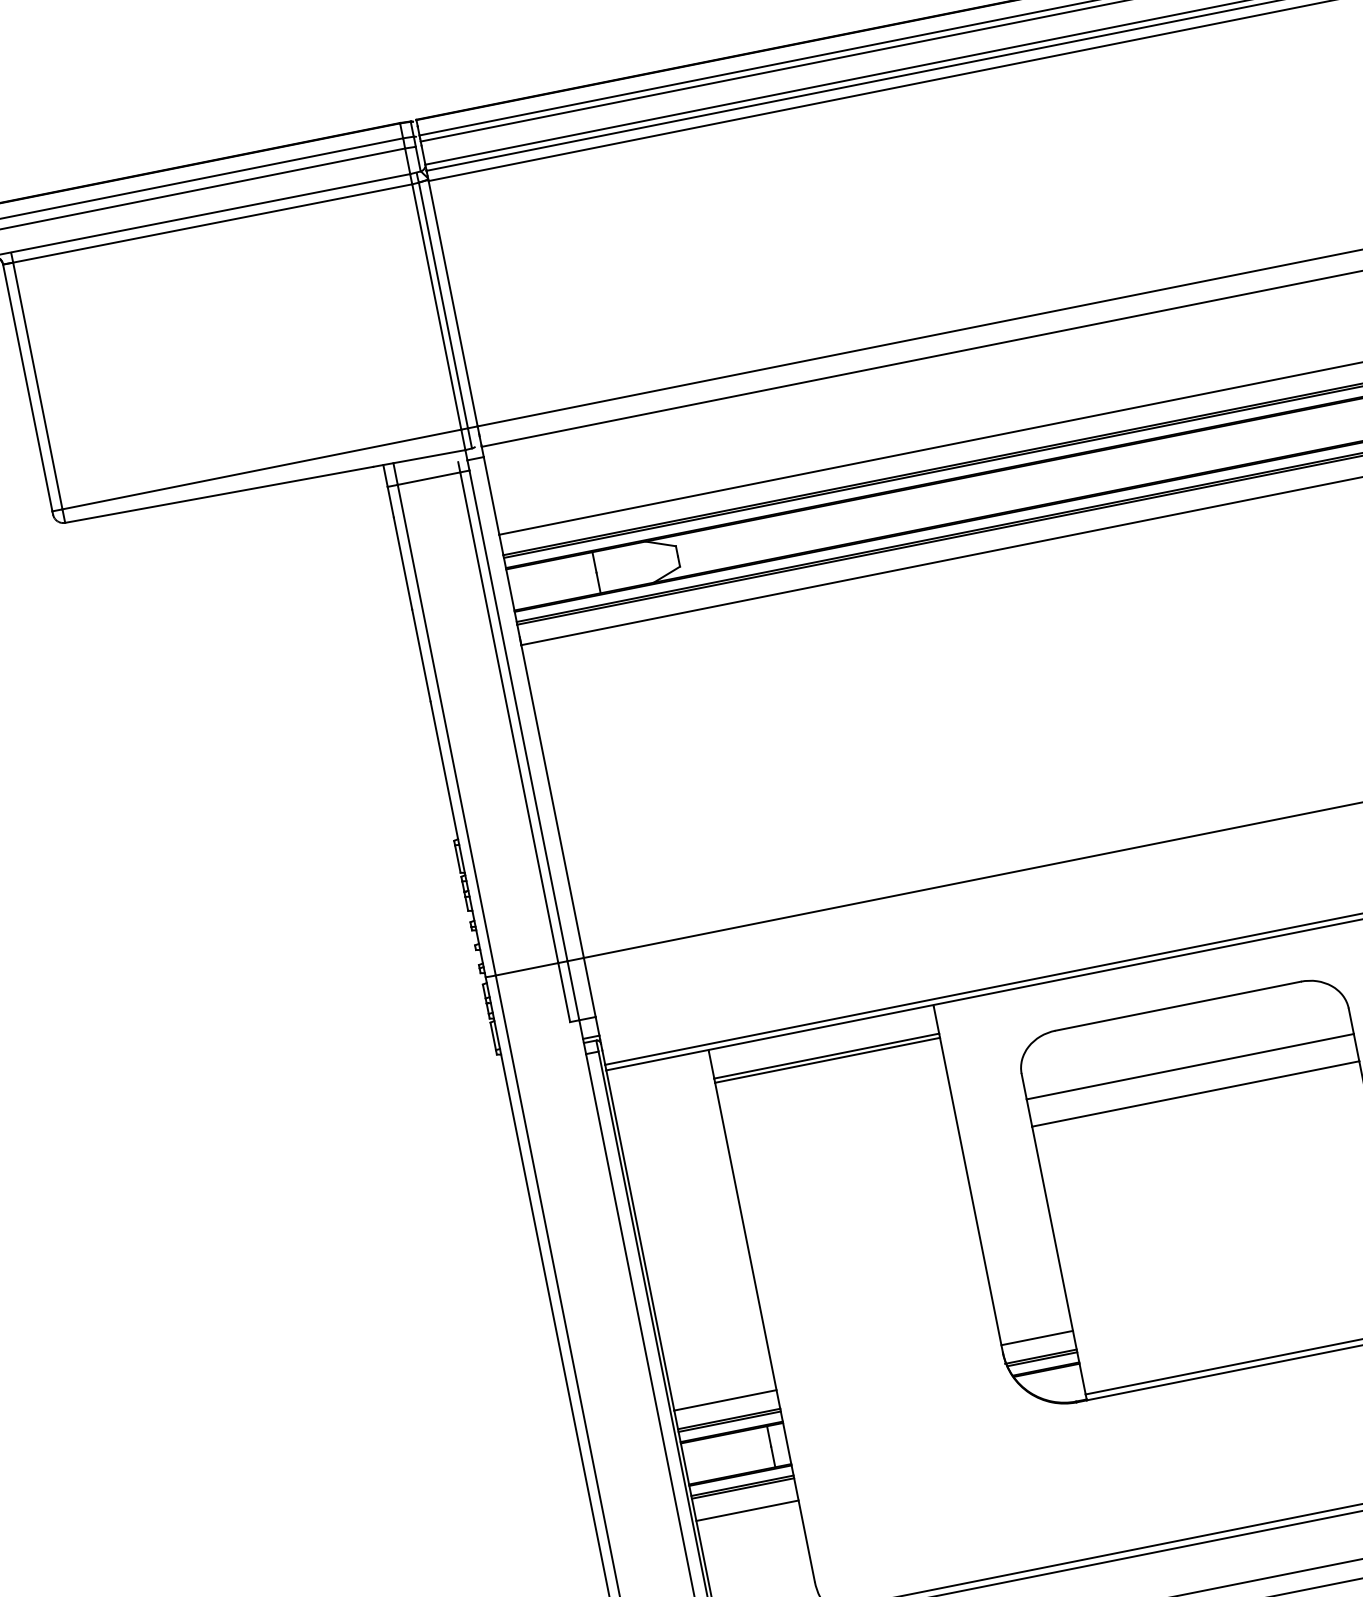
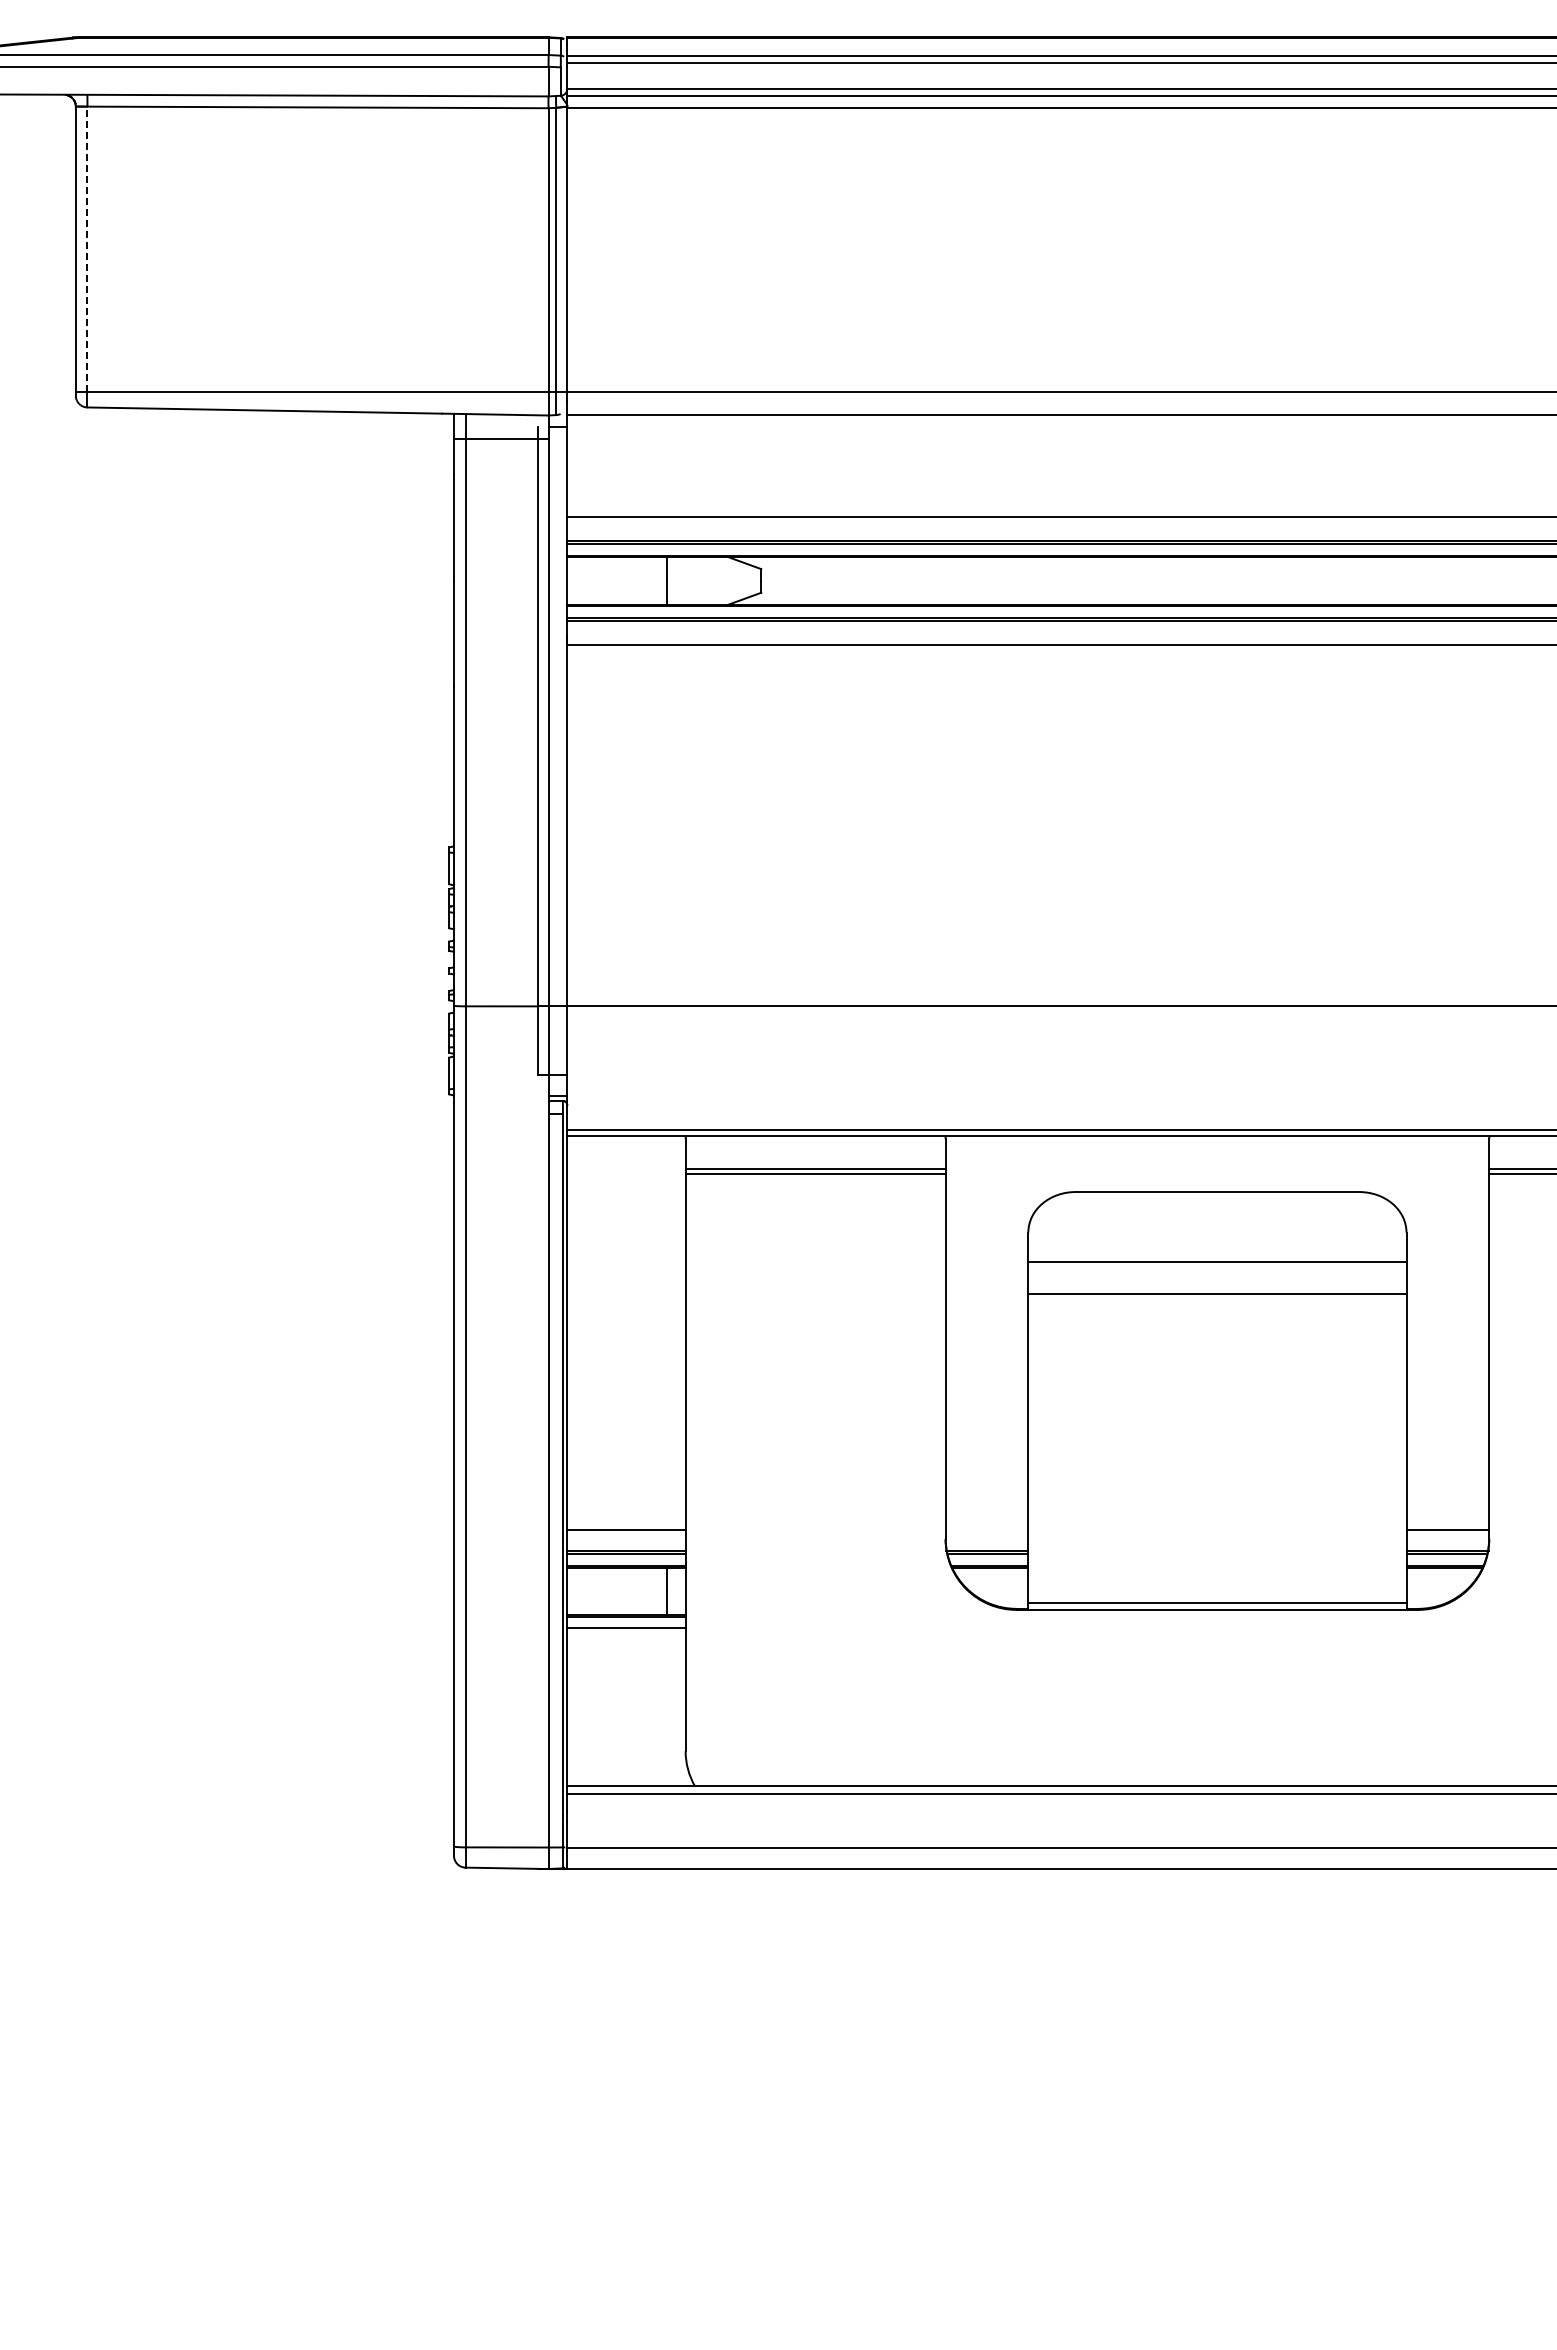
line: (37, 386) -> (87, 249), solid -> dashed
line: (1036, 1338) -> (986, 1529), removed
line: (743, 1488) -> (626, 1631), removed
line: (747, 1510) -> (626, 1657), removed

